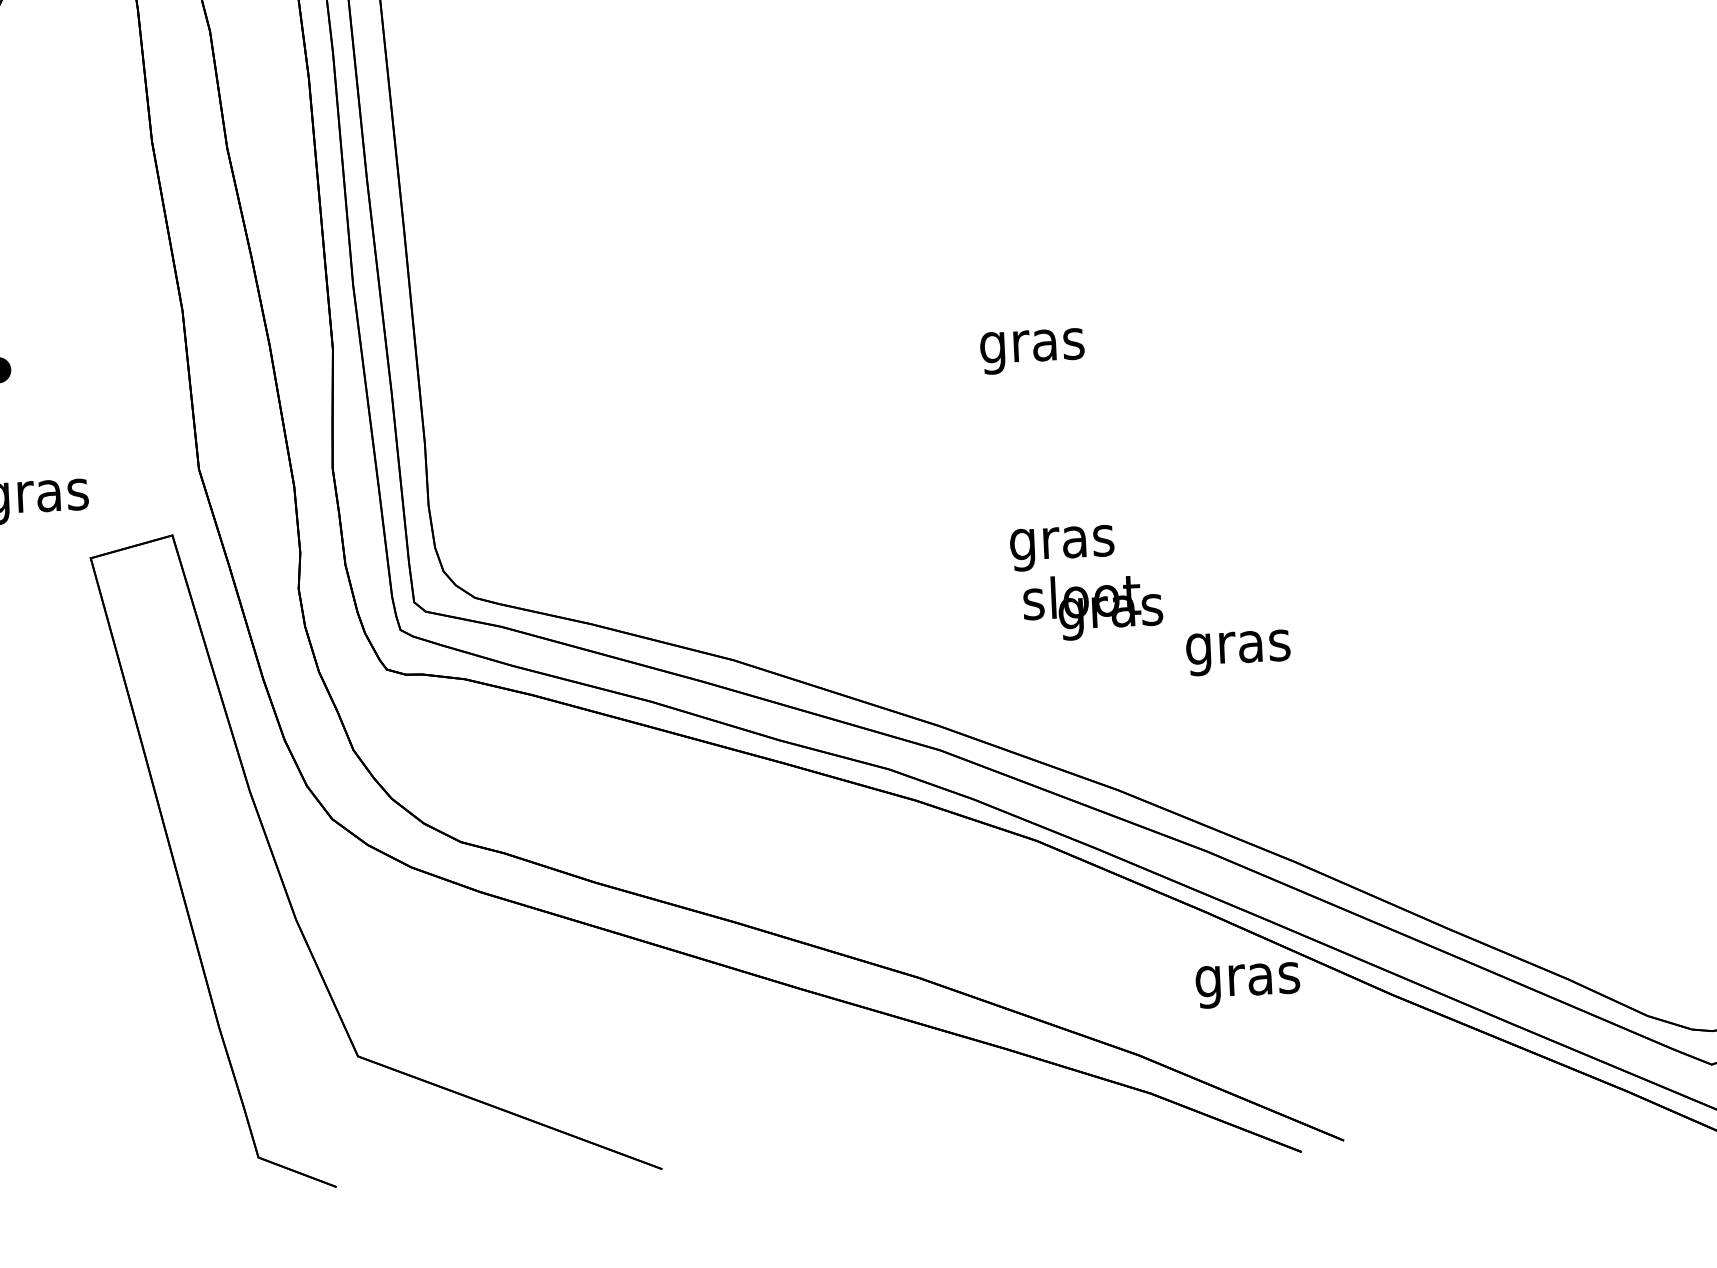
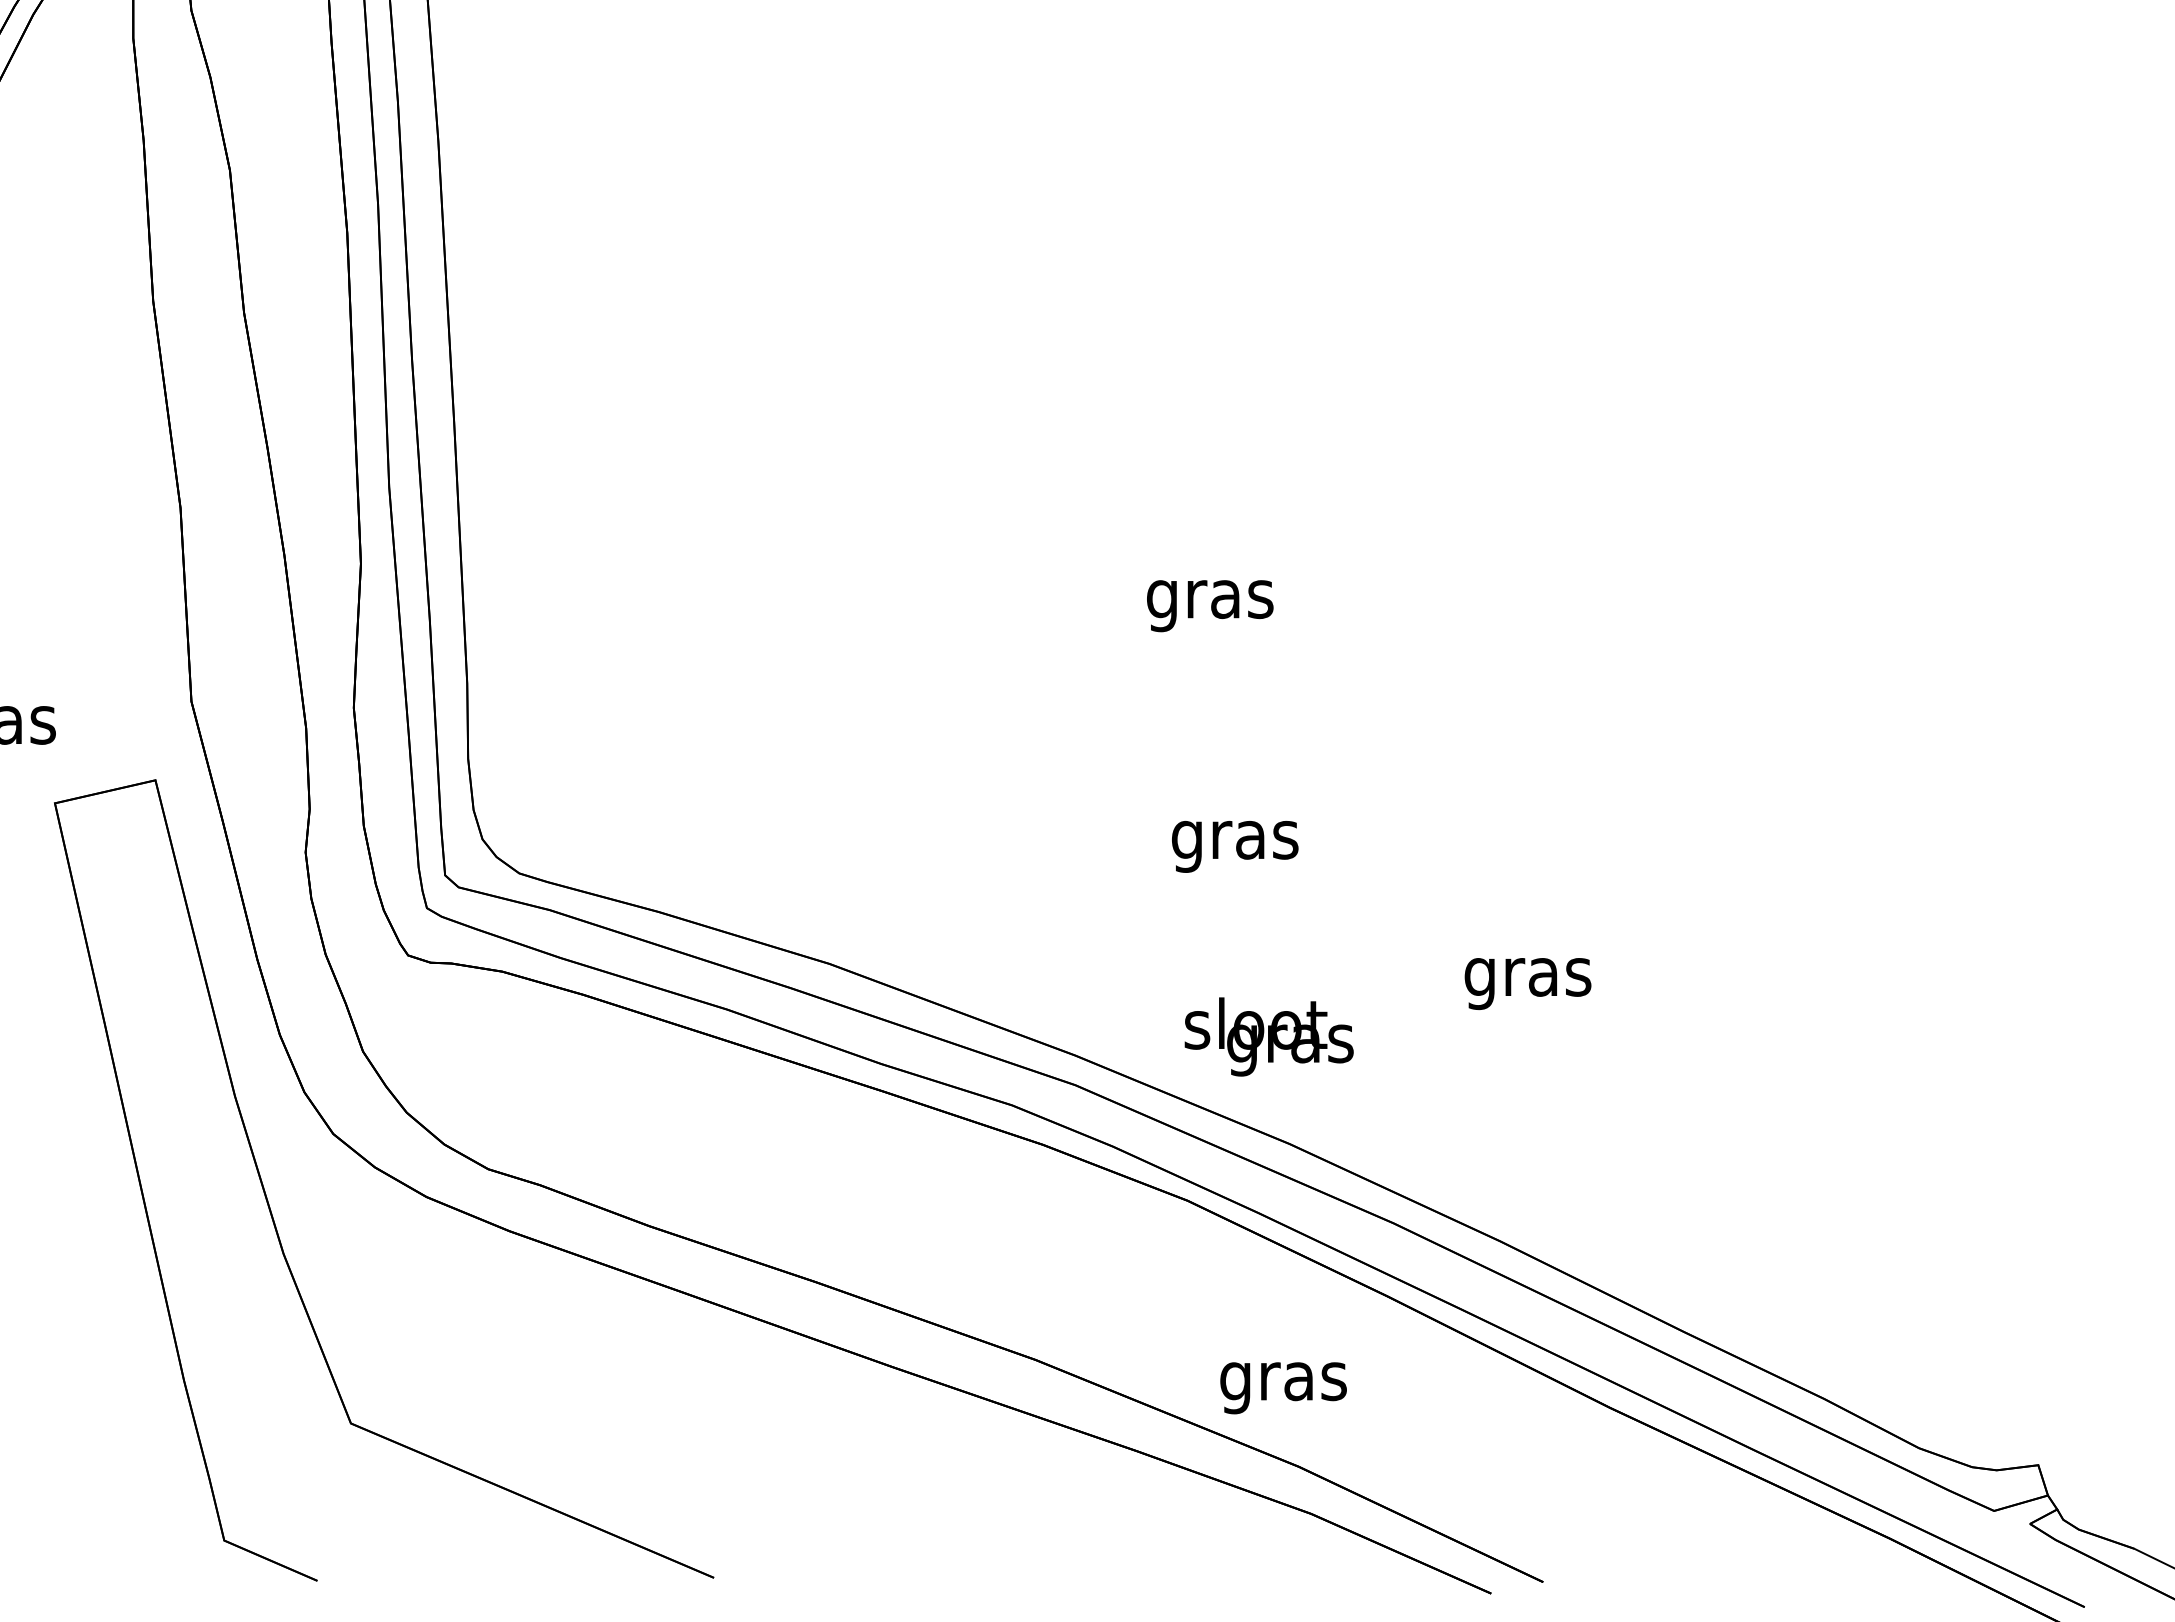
text: (1092, 606) -> (1268, 1036), moved
text: (1238, 652) -> (1527, 983), moved
text: (1247, 985) -> (1283, 1388), moved

